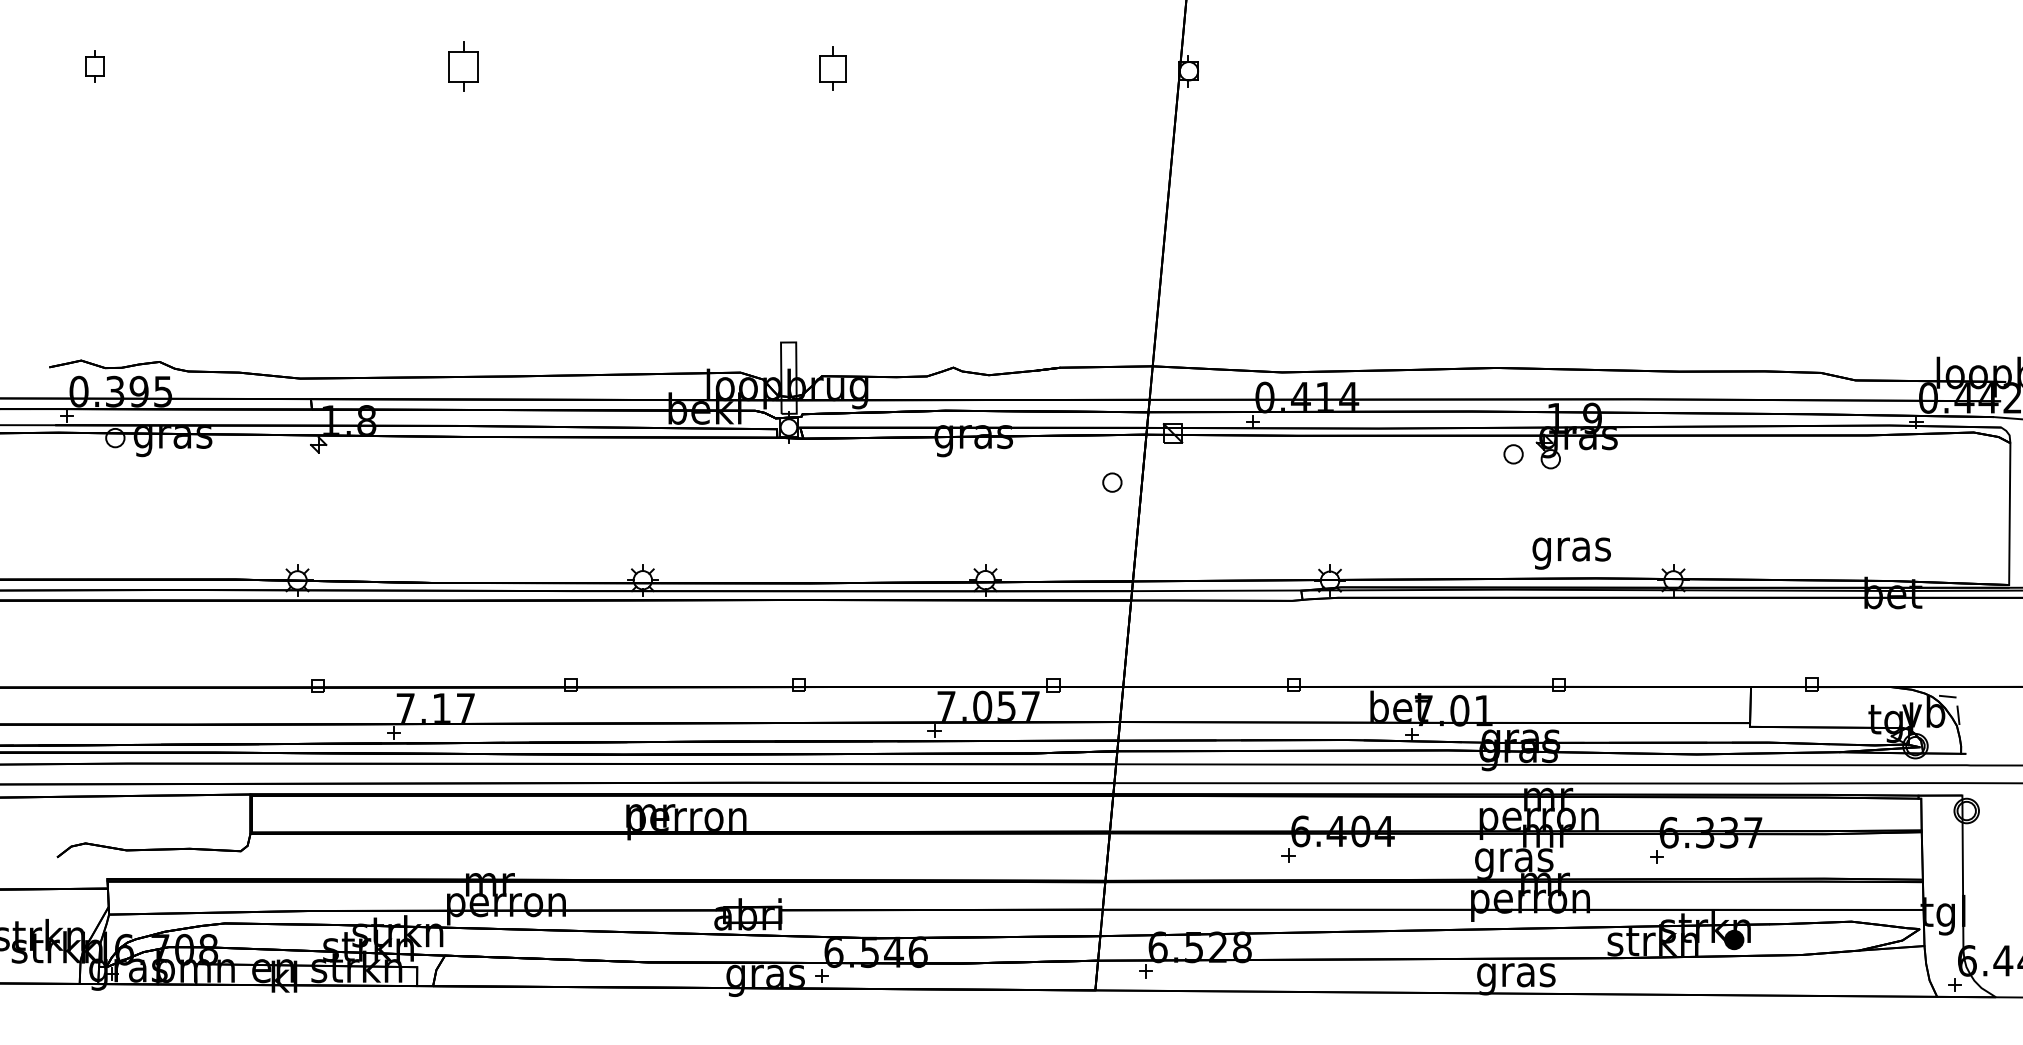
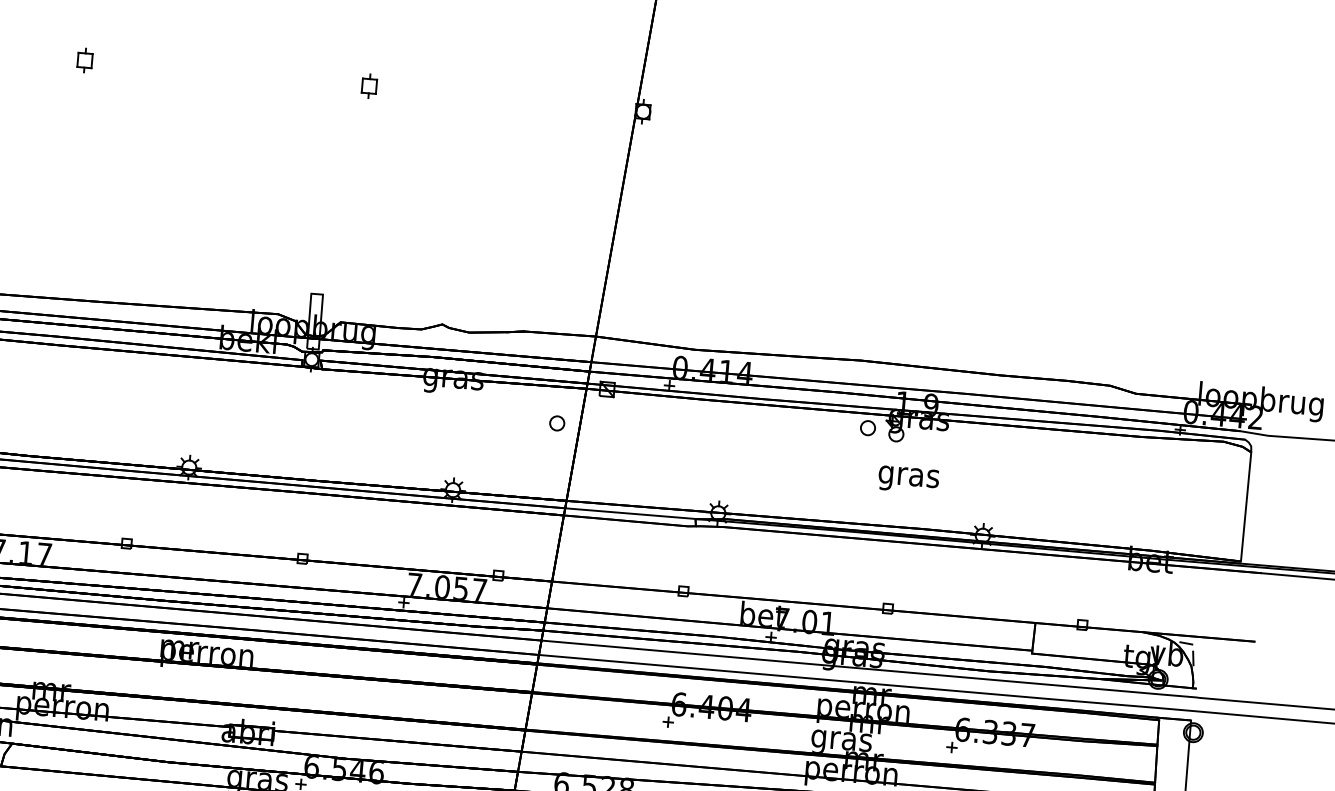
part: (463, 66) -> (85, 60), size x0.62
part: (832, 68) -> (369, 86), size x0.71
text: (1571, 553) -> (908, 479), moved

